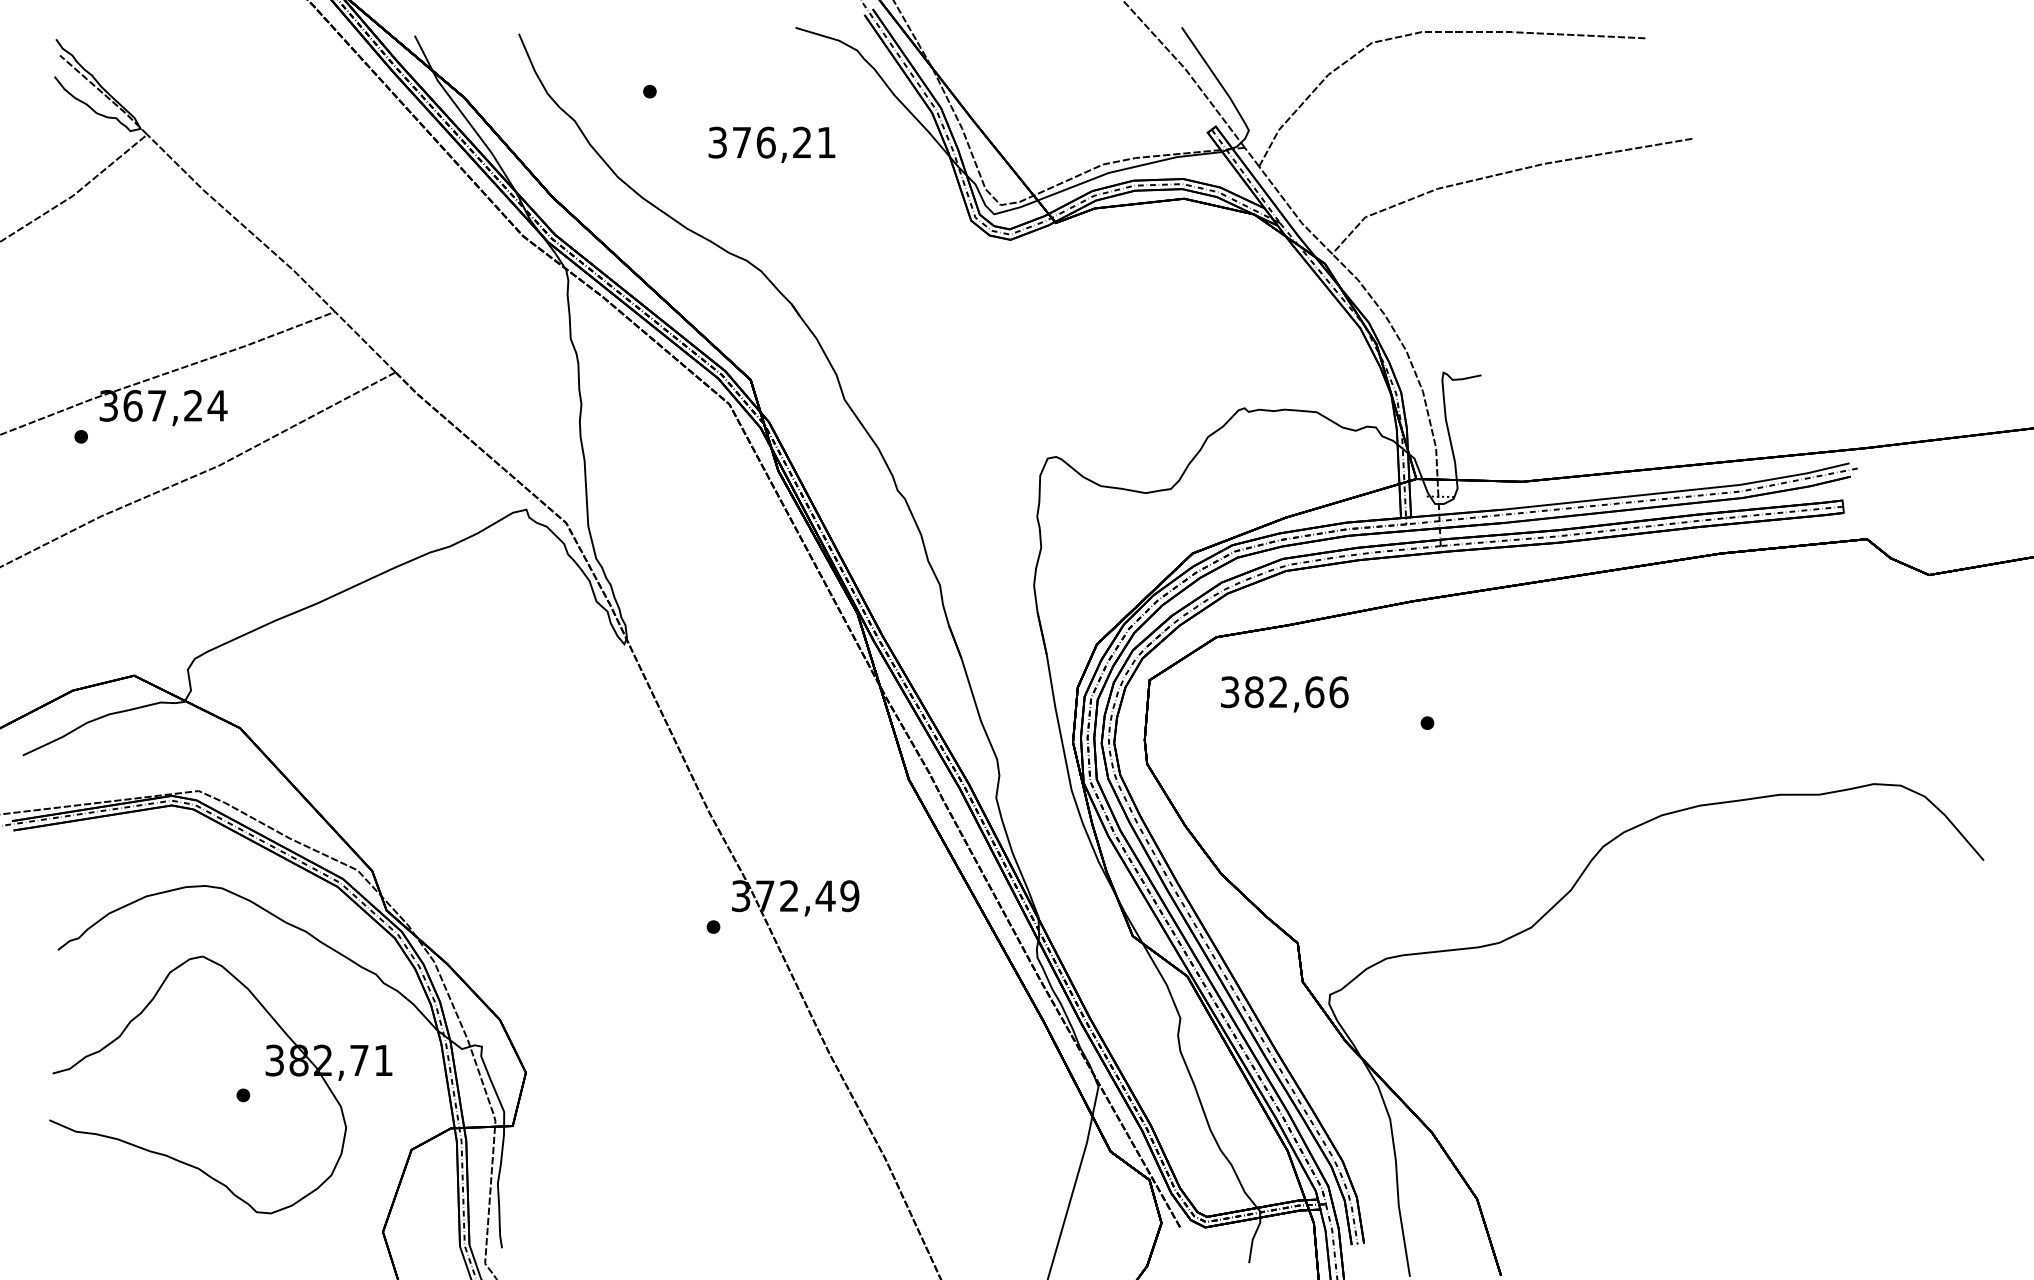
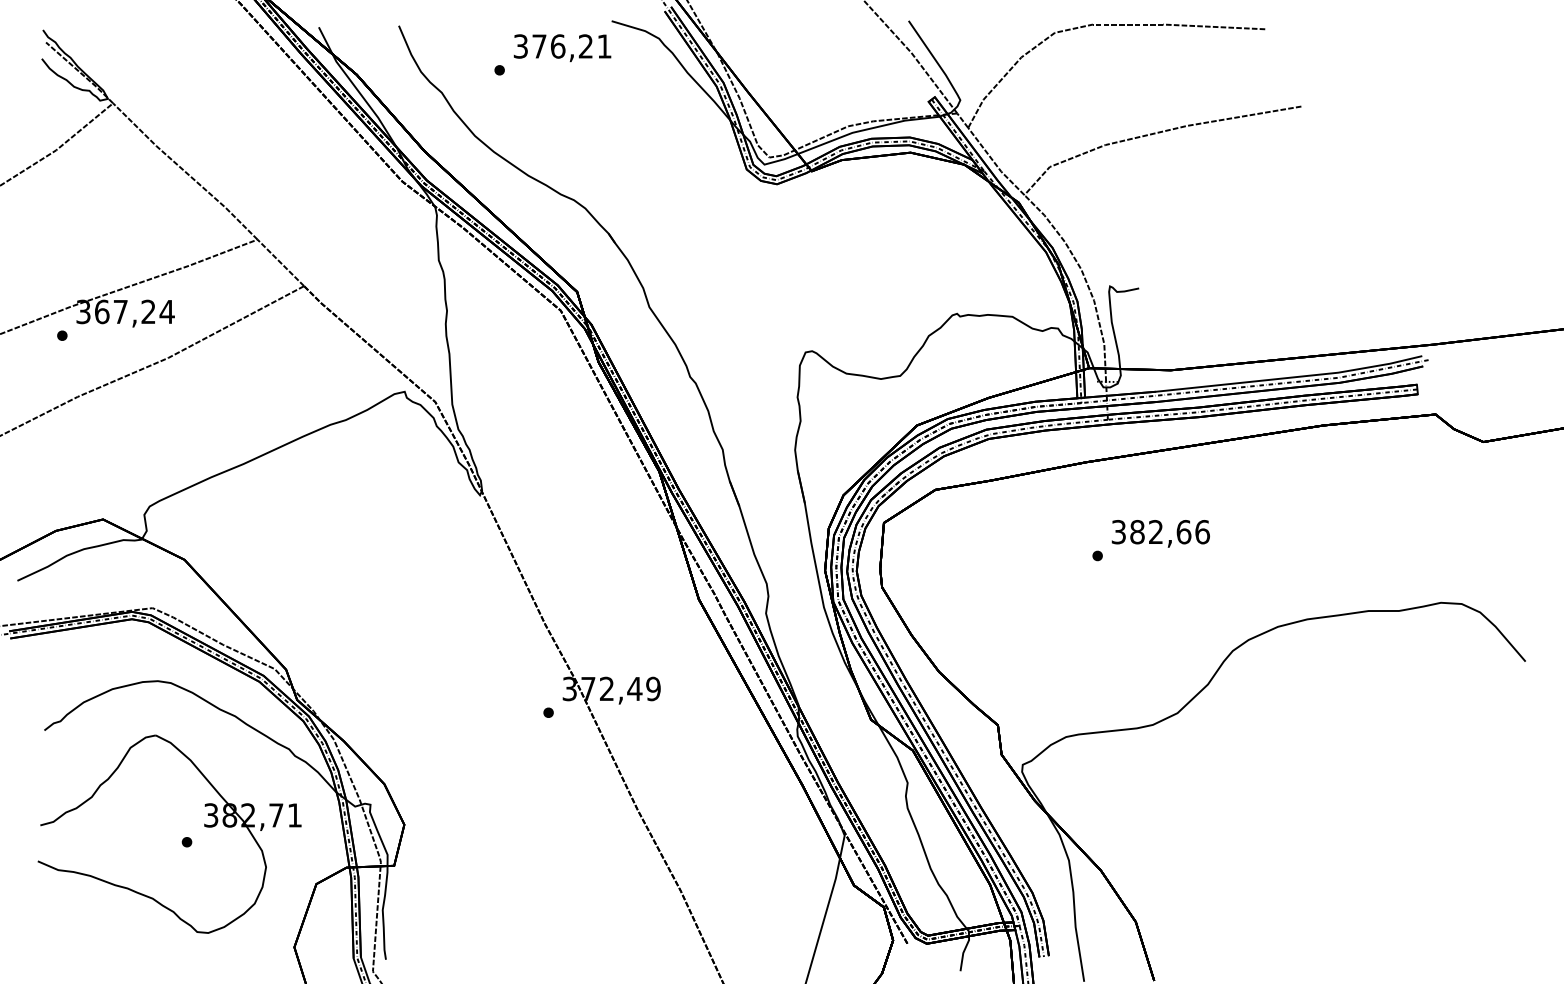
text: (771, 145) -> (562, 48), moved
text: (1284, 693) -> (1160, 533), moved

